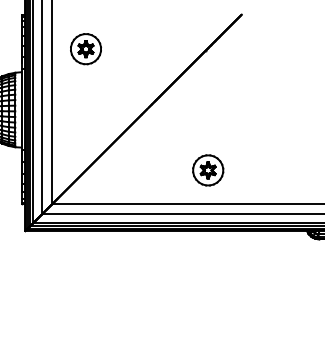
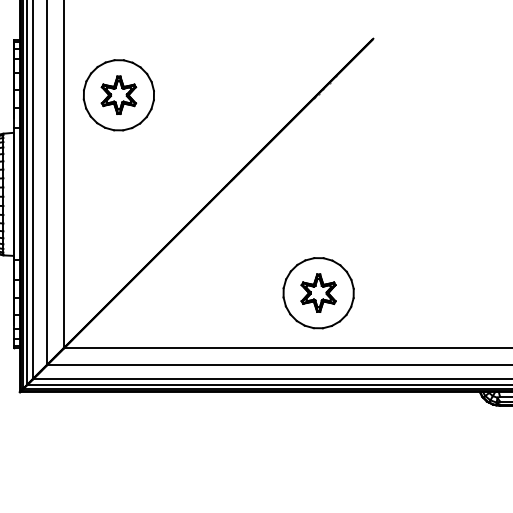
part: (85, 48) -> (118, 94), size x1.43
part: (207, 170) -> (317, 293), size x1.43

